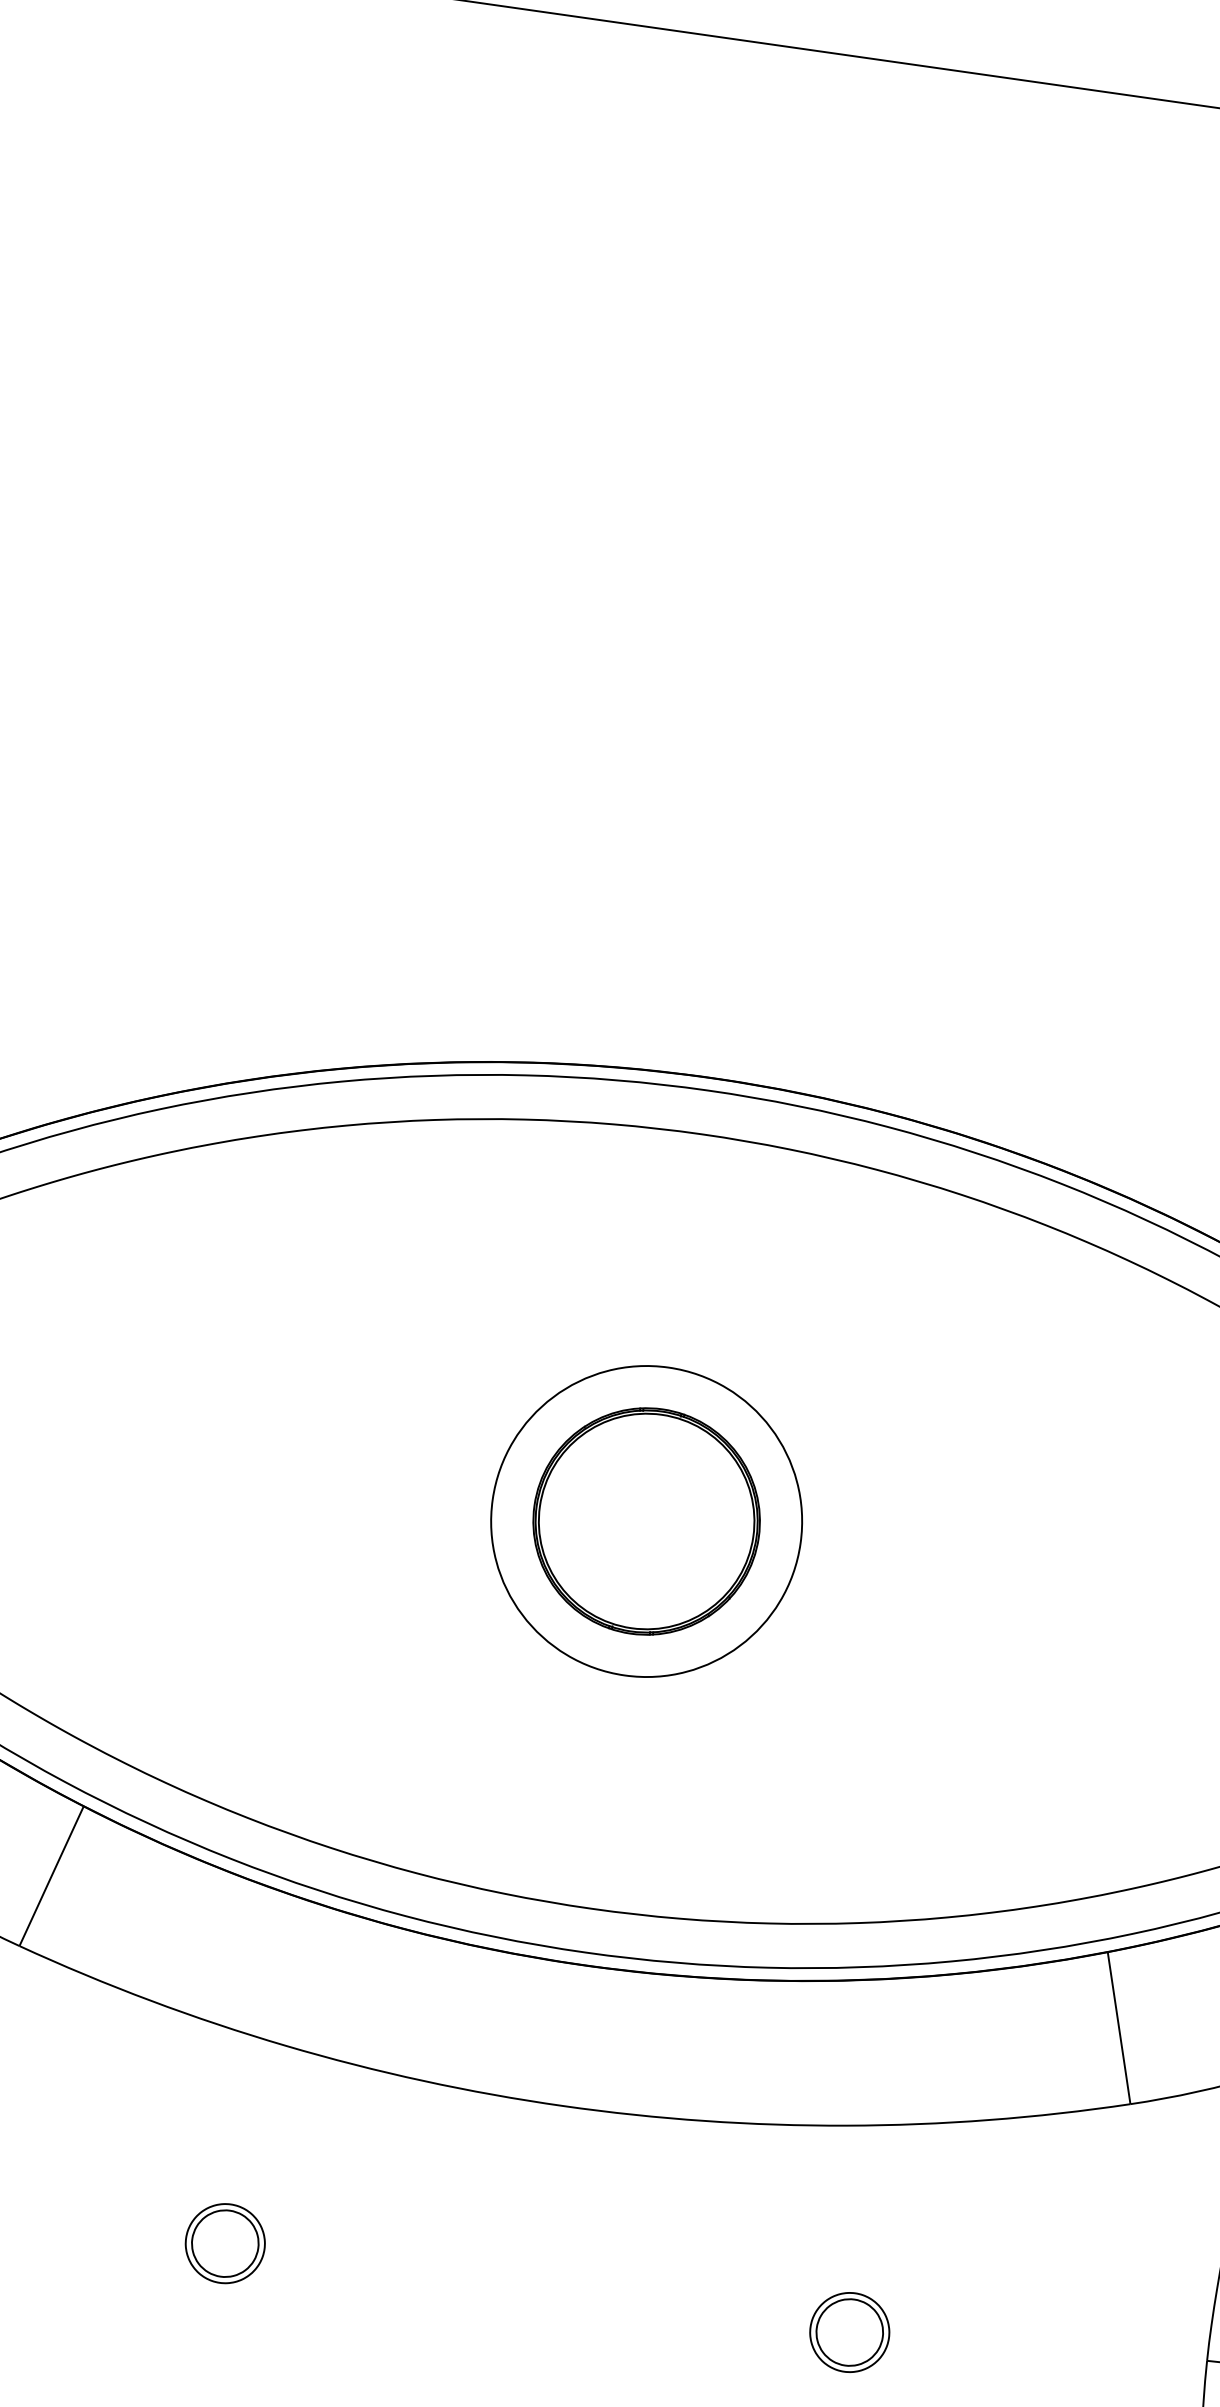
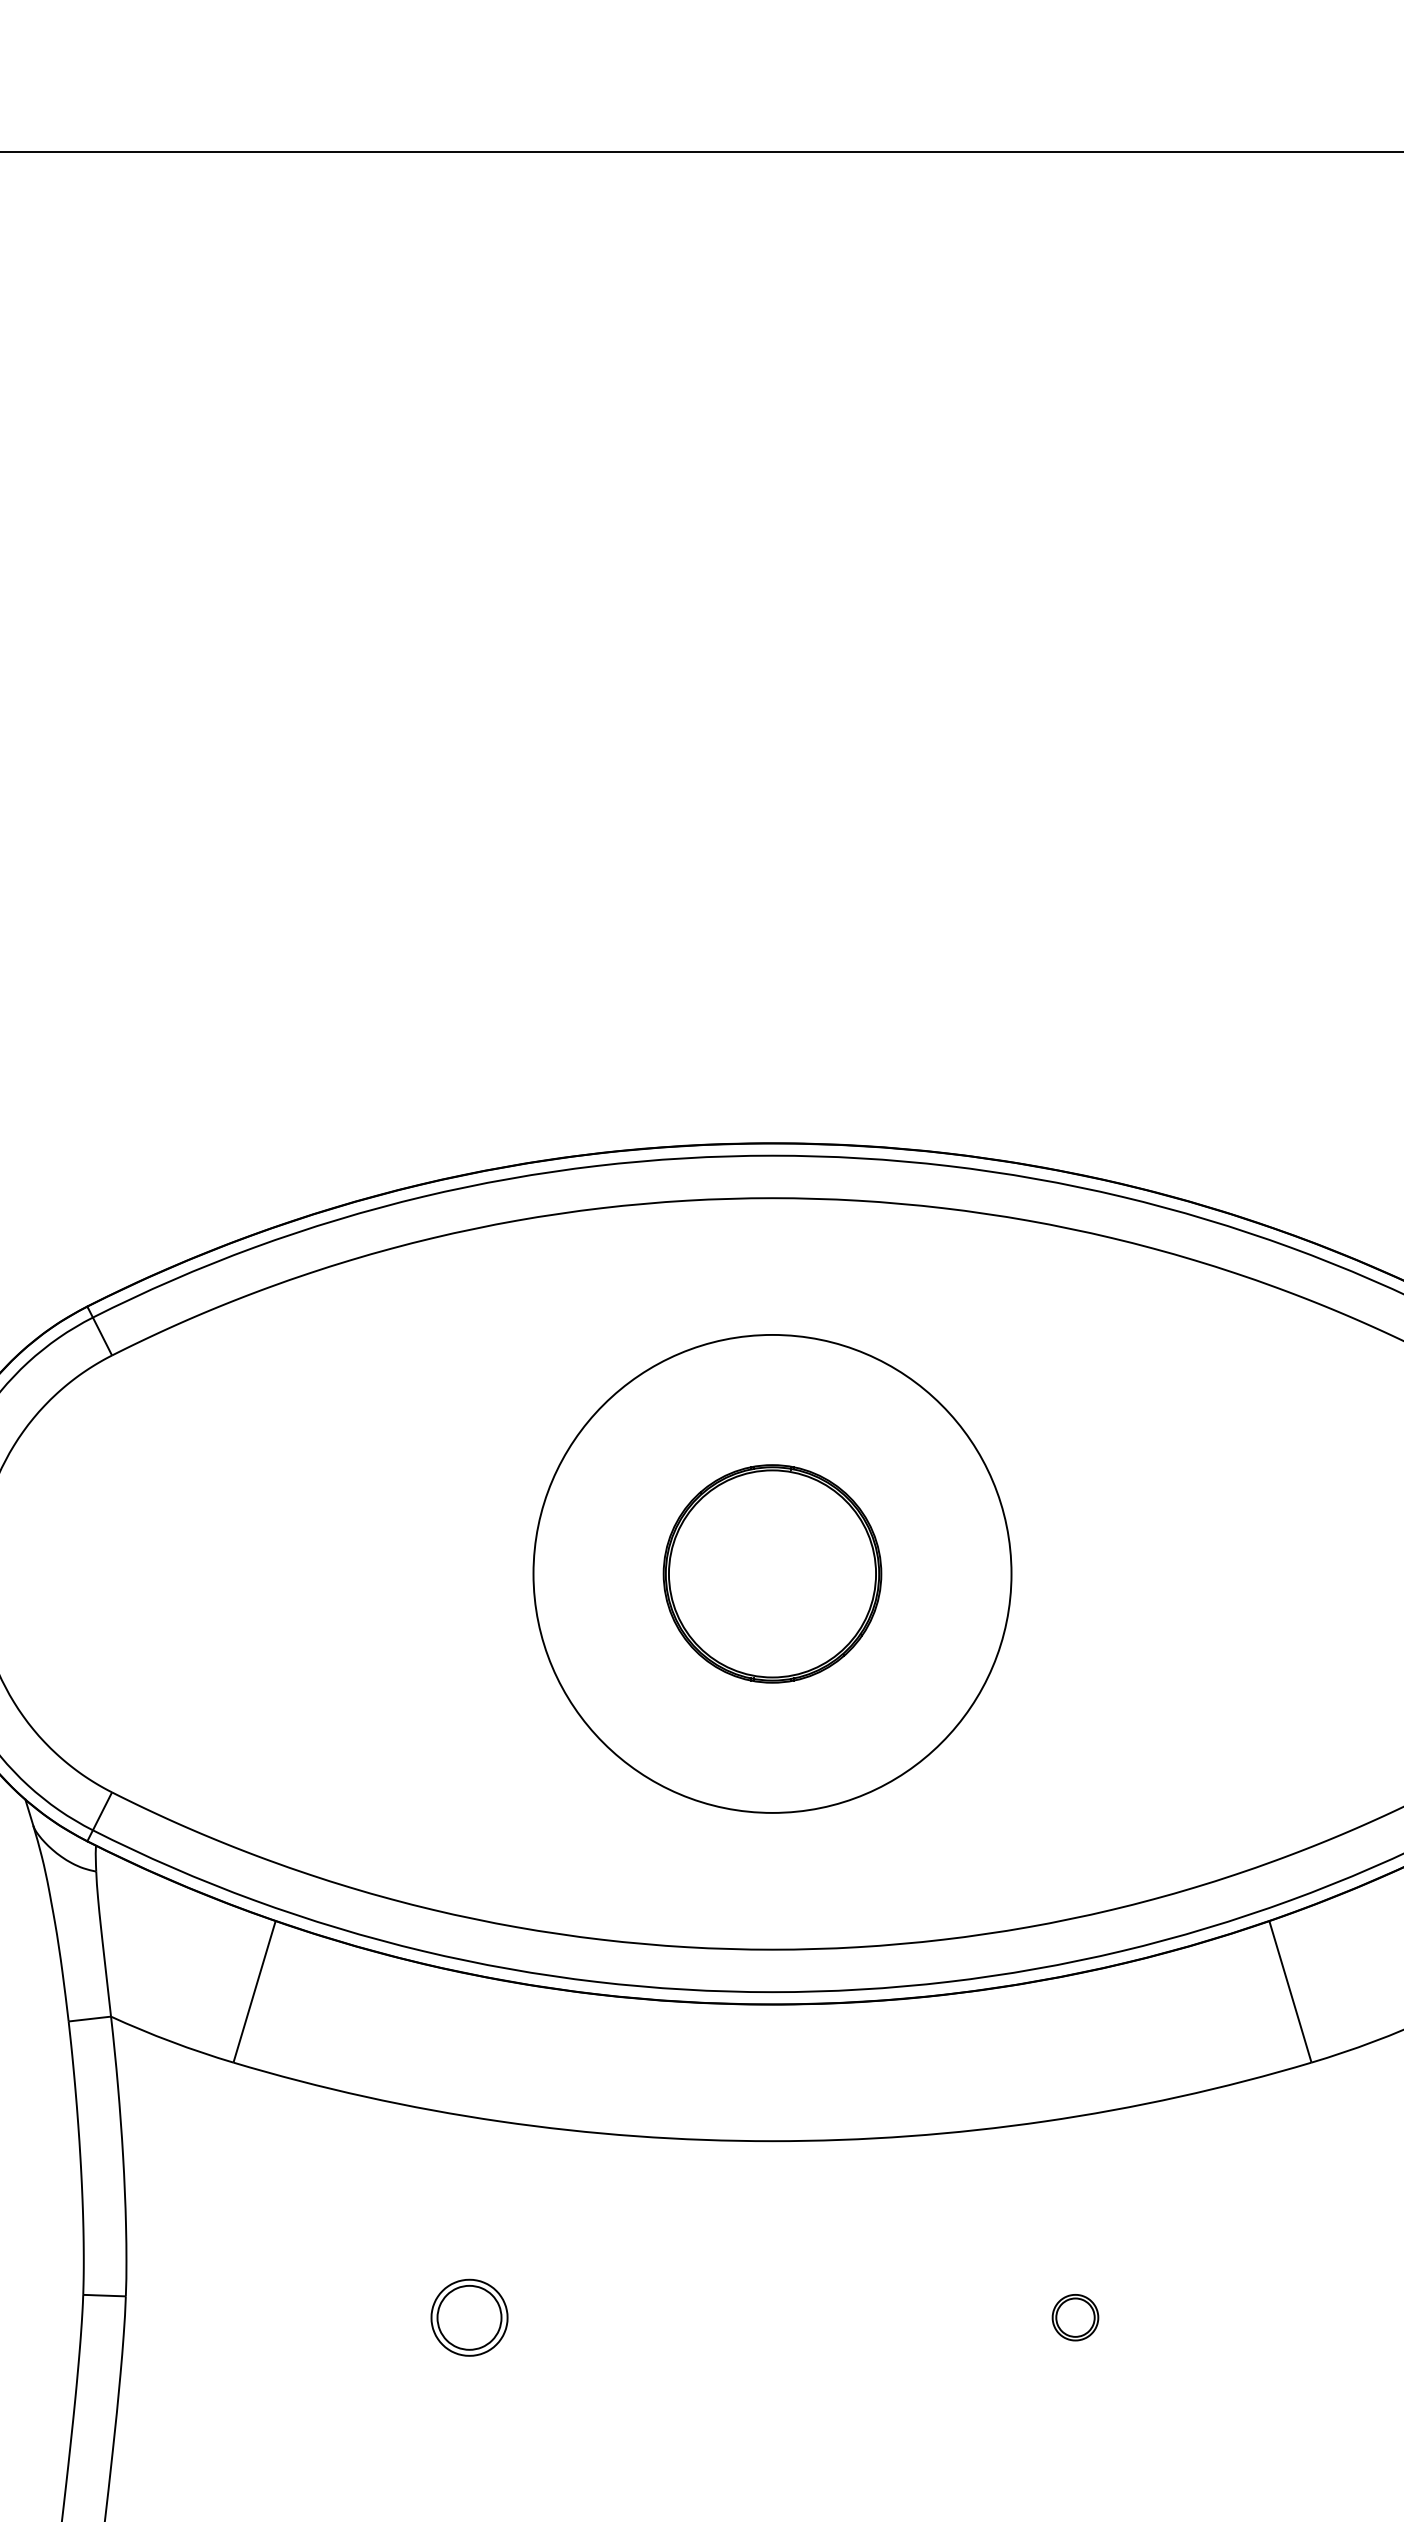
circle: (646, 1521) -> (772, 1573), size x1.6
part: (849, 2332) -> (1075, 2317), size x0.6

